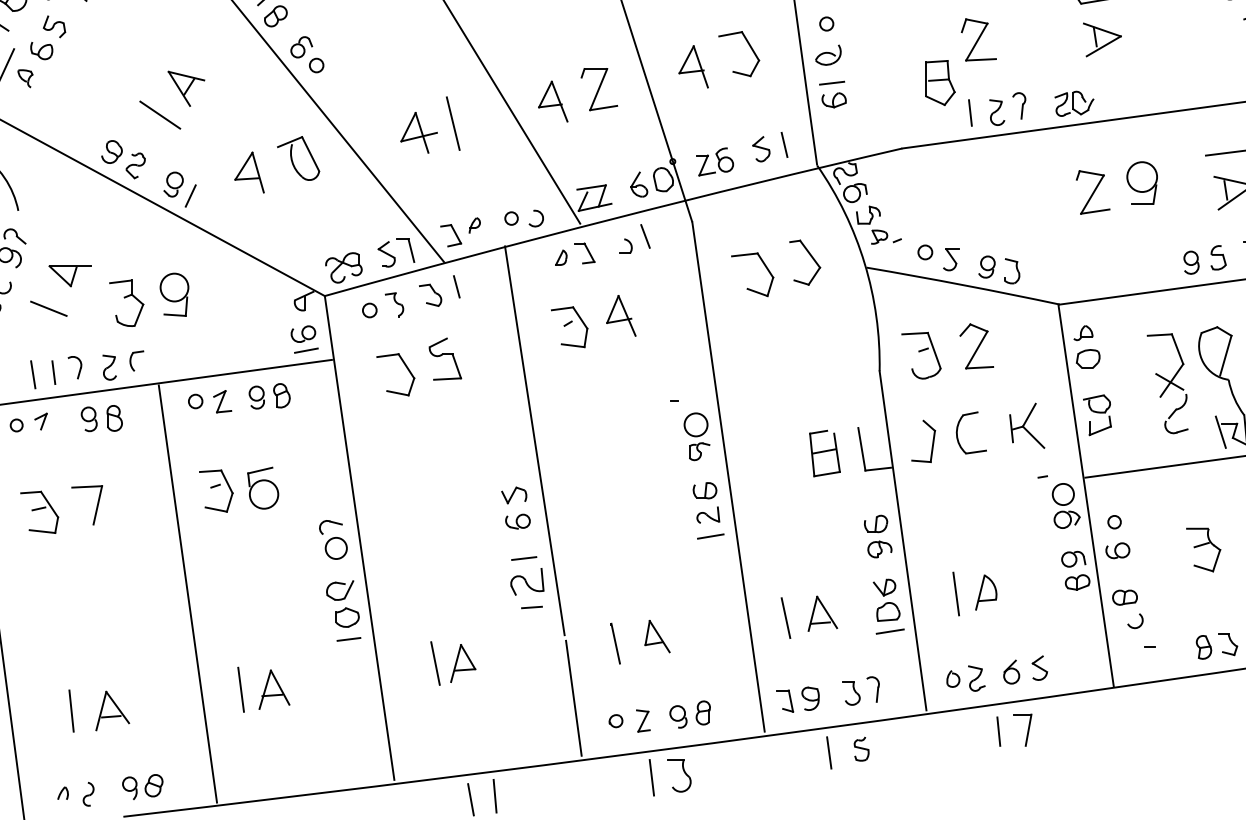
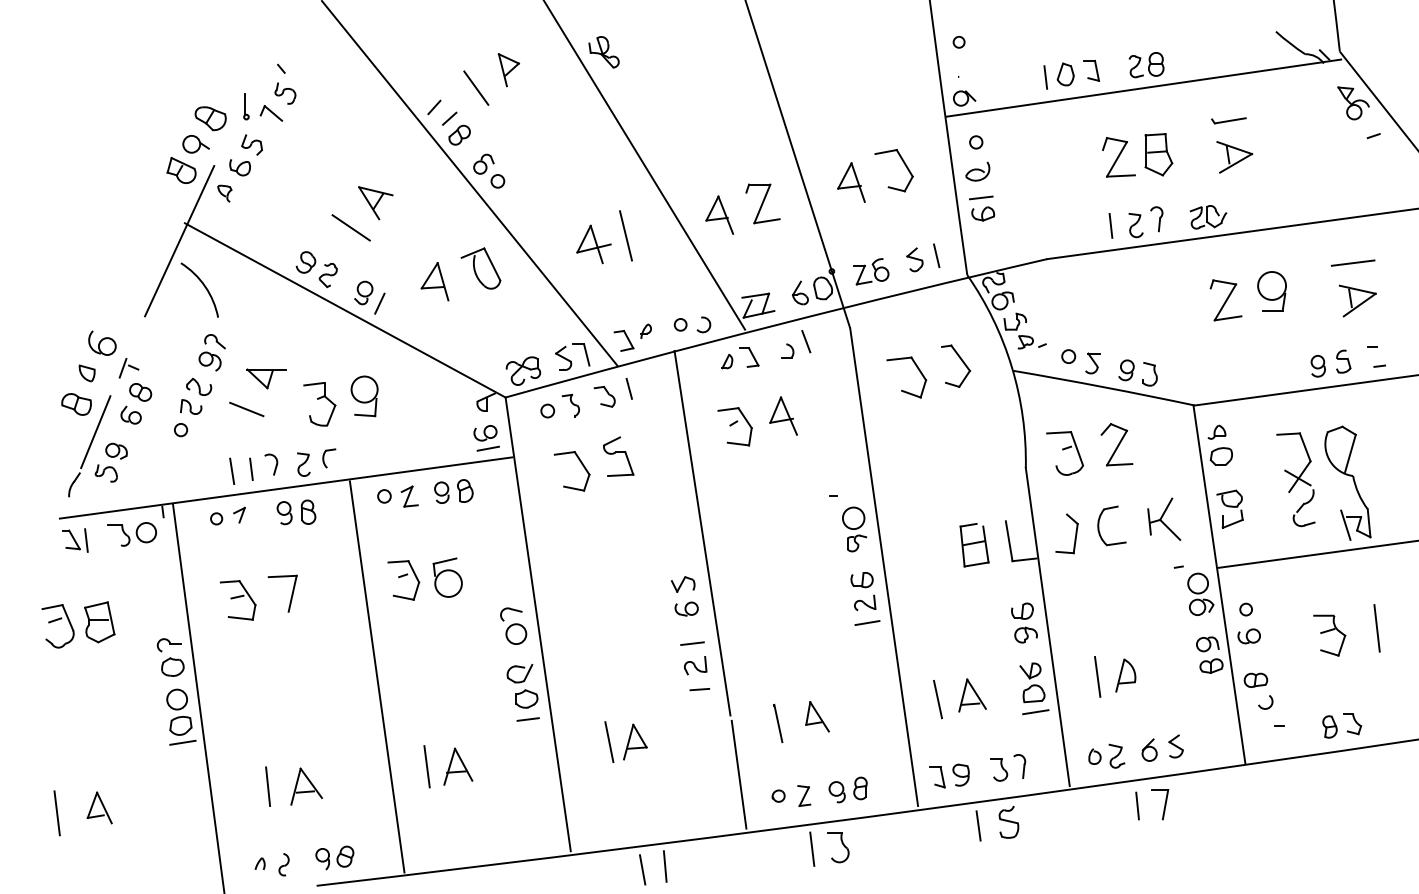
part: (940, 82) -> (1158, 154), moved
part: (527, 581) -> (695, 665), size x0.71
part: (861, 749) -> (1008, 822), size x1.43

